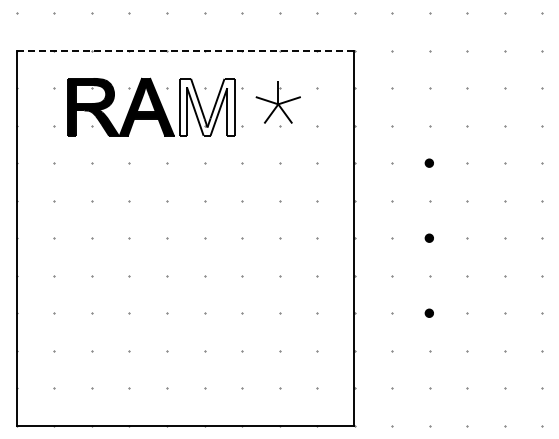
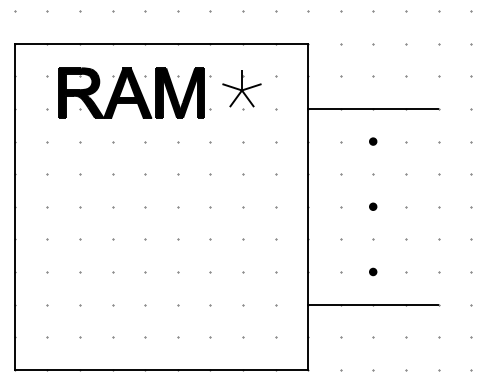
line: (185, 50) -> (161, 43), dashed -> solid
fill: (206, 106) -> (179, 92), added
line: (429, 125) -> (373, 108), added
line: (429, 350) -> (373, 304), added

